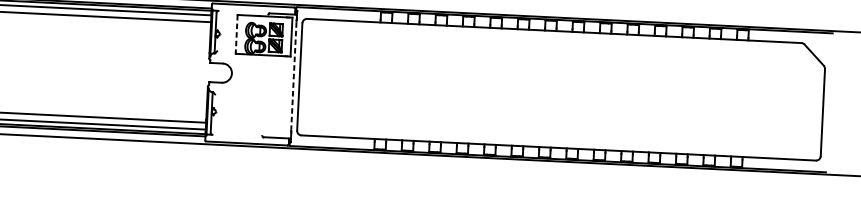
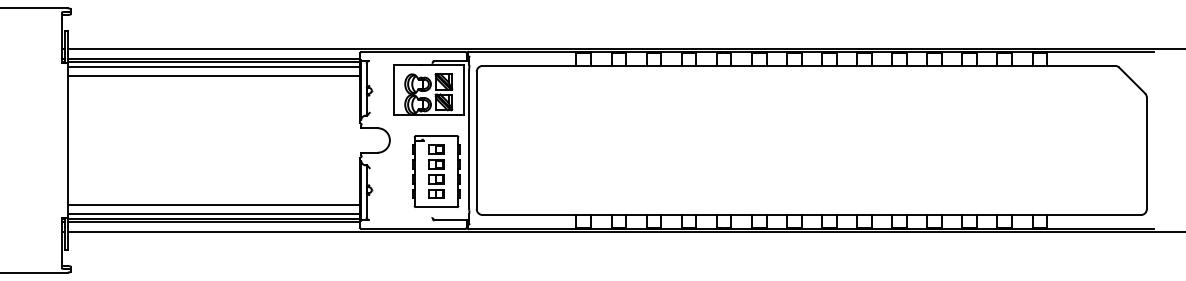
line: (236, 34) -> (393, 90), dashed -> solid
line: (294, 75) -> (469, 139), dashed -> solid
part: (267, 99) -> (436, 171), added

